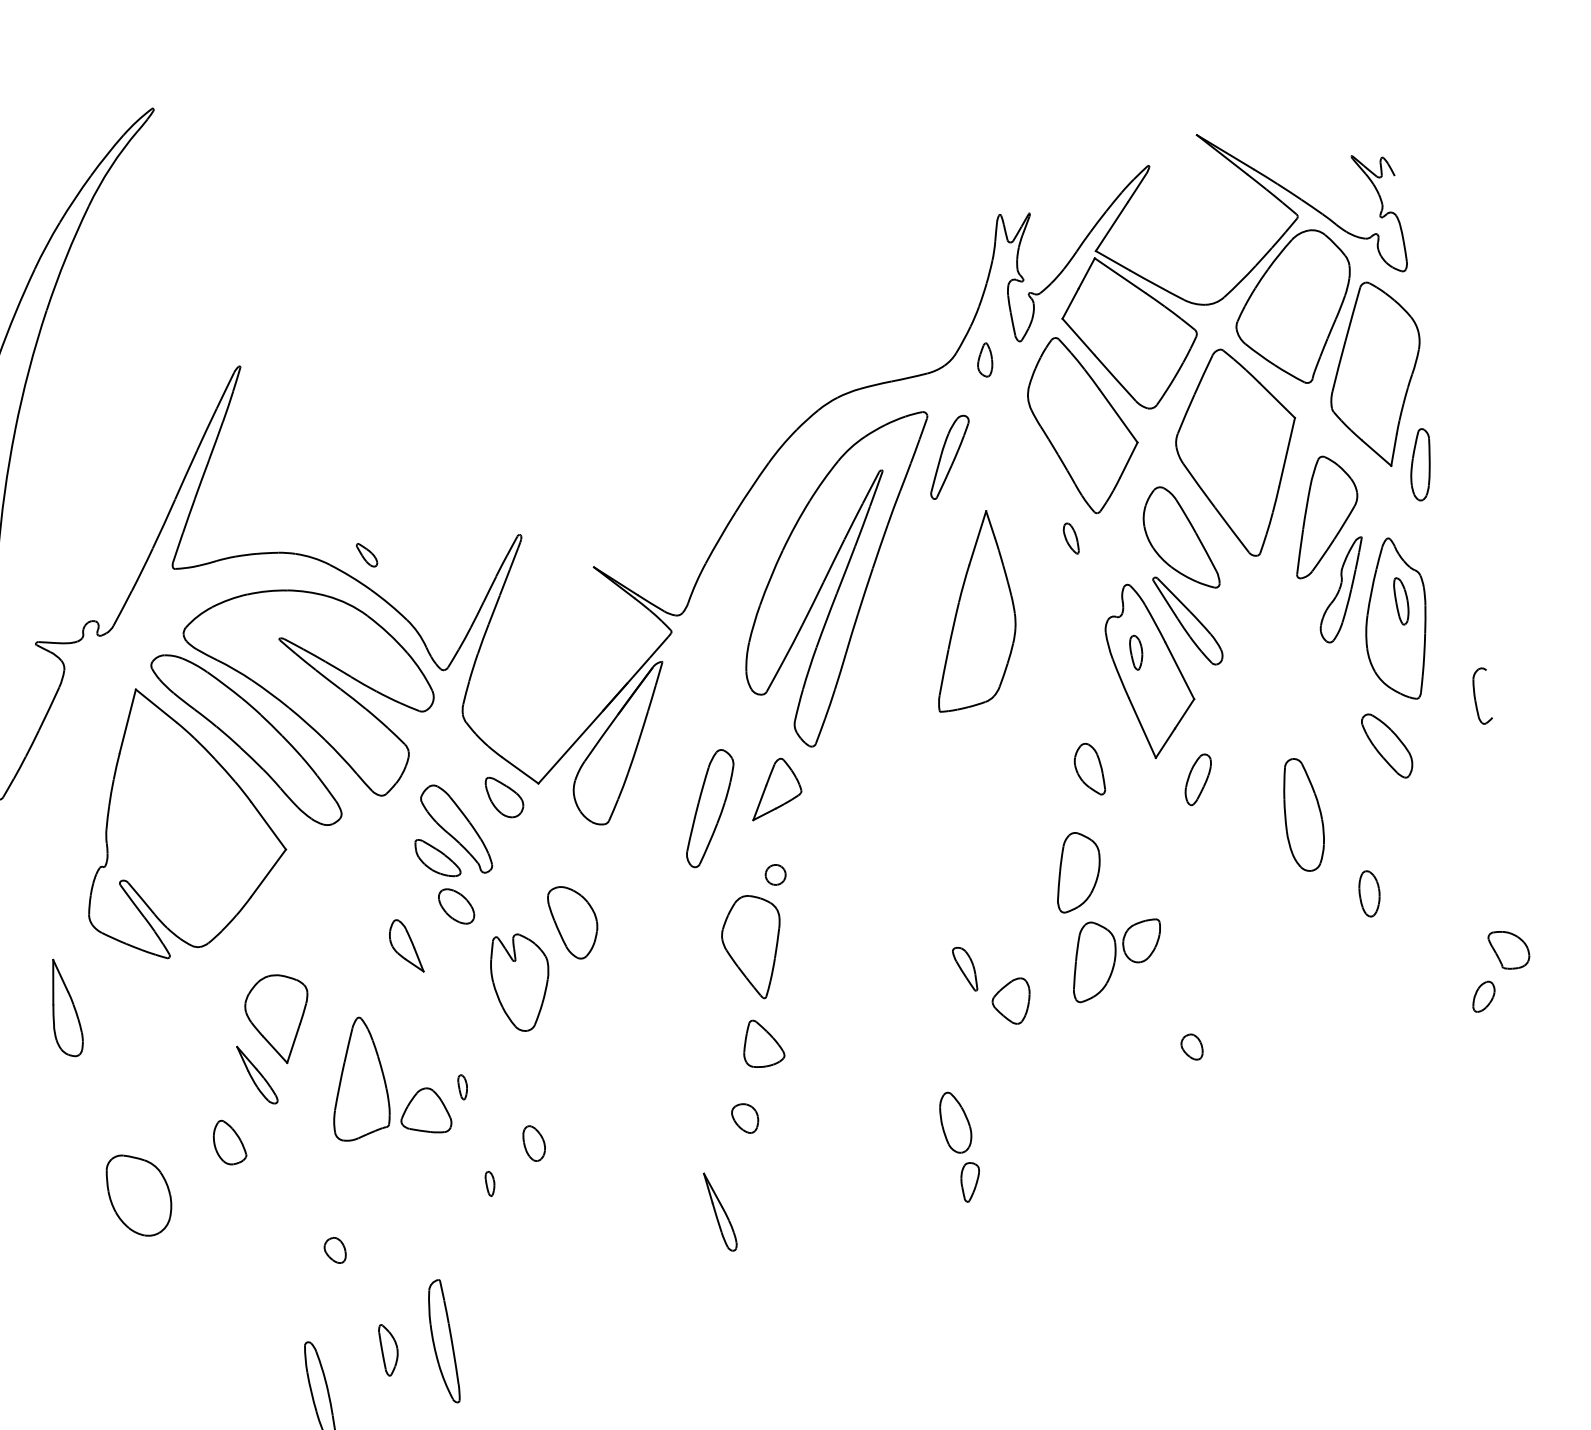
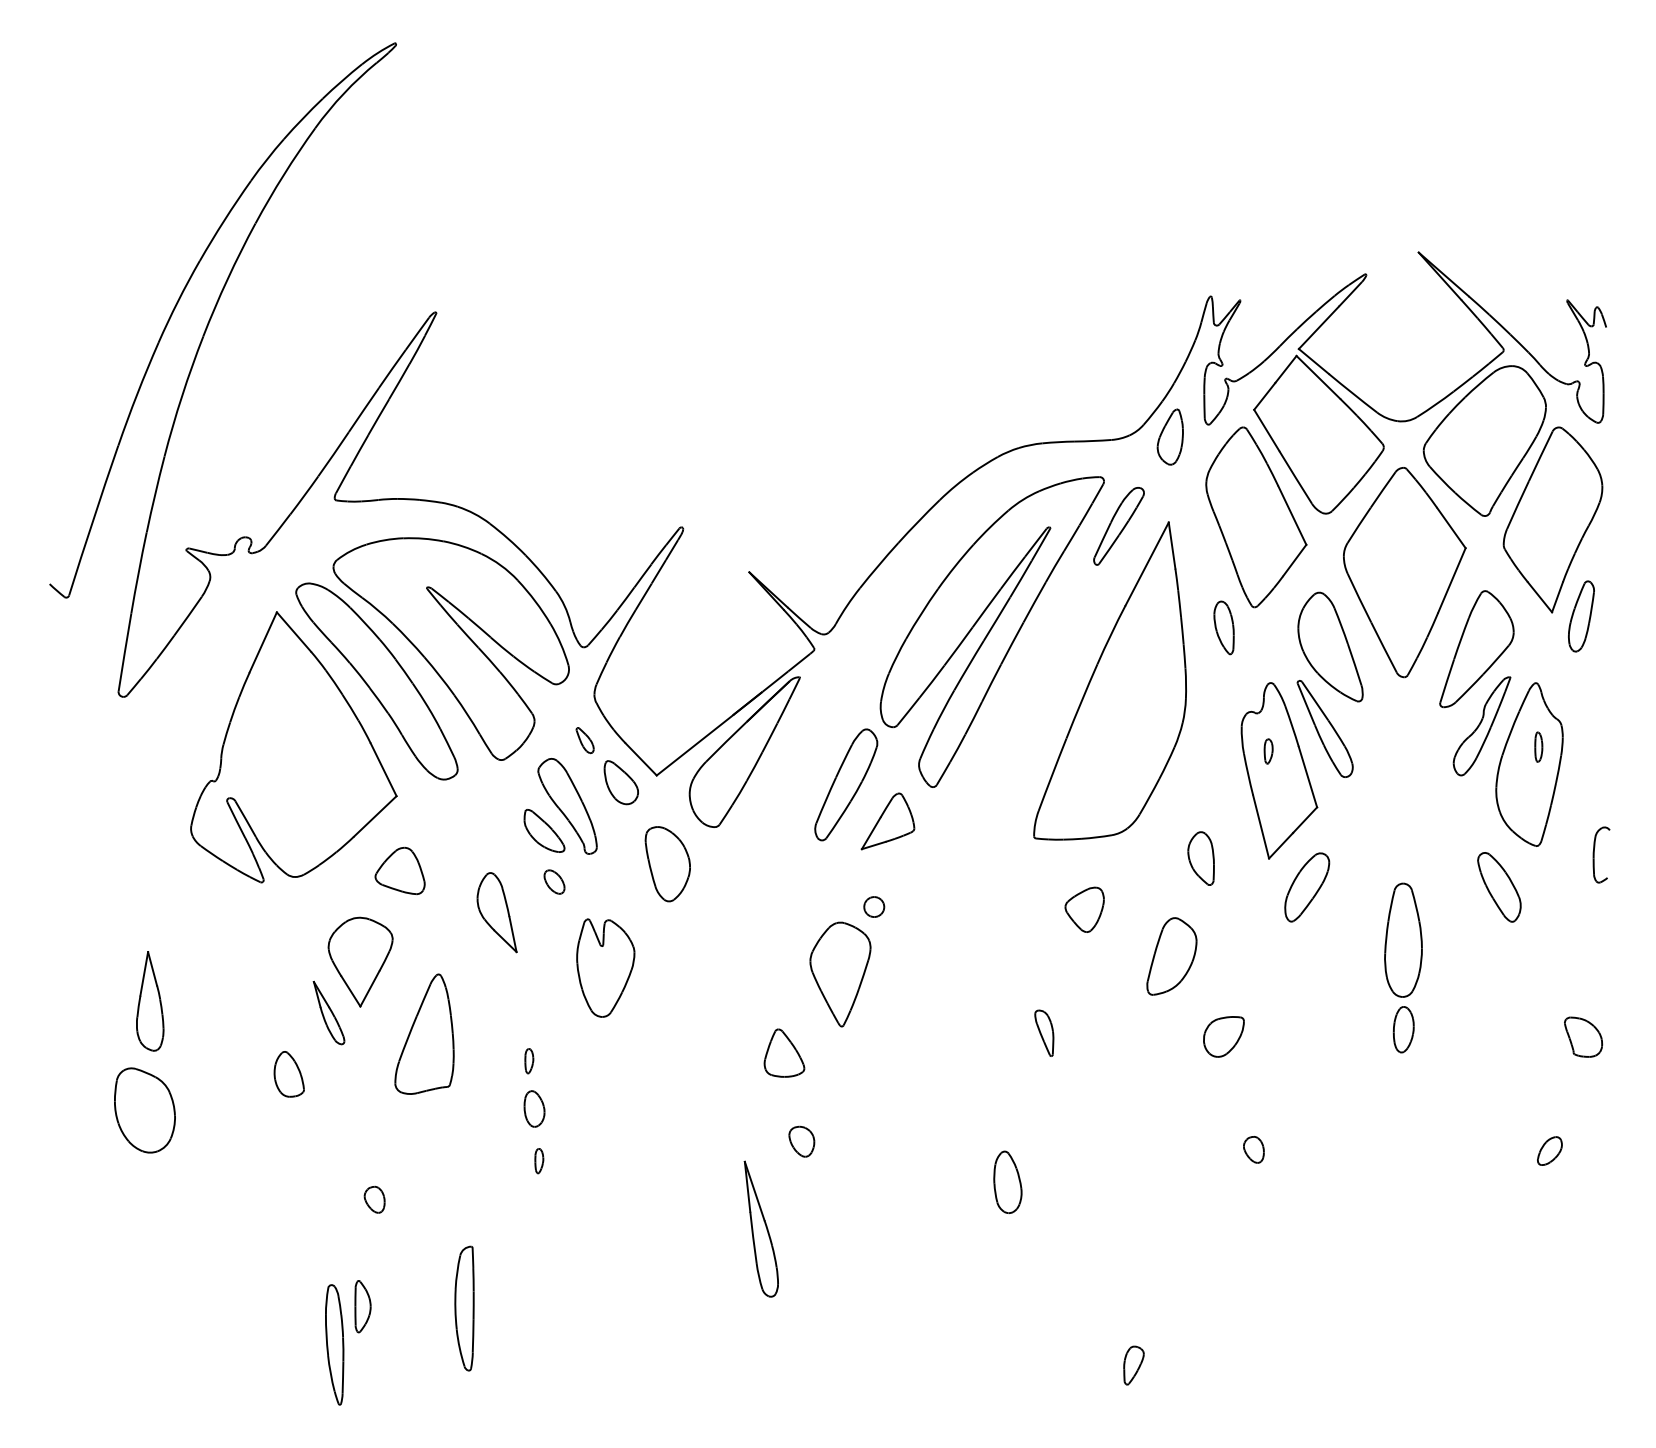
part: (983, 359) -> (1169, 436), size x1.67
part: (1070, 538) -> (1223, 627), size x1.67
part: (366, 555) -> (584, 740), moved
part: (1401, 600) -> (1538, 746), size x0.62
part: (967, 610) -> (1109, 680), size x1.67
part: (1136, 652) -> (1268, 751), size x0.71
part: (1198, 779) -> (1307, 887), size x1.43
part: (710, 807) -> (846, 784), moved
part: (1369, 893) -> (1403, 1029), moved
part: (456, 905) -> (554, 881), size x0.62
part: (574, 922) -> (667, 864), moved
part: (404, 946) -> (496, 912), size x1.43
part: (1509, 948) -> (1583, 1036), moved
part: (1092, 961) -> (1171, 1047), removed
part: (1011, 1001) -> (1084, 909), moved
part: (64, 1008) -> (150, 1001), moved
part: (762, 1042) -> (784, 1052), moved
part: (424, 1112) -> (399, 871), moved
part: (534, 1142) -> (534, 1108), moved
part: (970, 1181) -> (1133, 1365), moved
part: (139, 1194) -> (144, 1110), moved
part: (720, 1211) -> (760, 1228), size x1.67
part: (389, 1349) -> (362, 1306), moved

